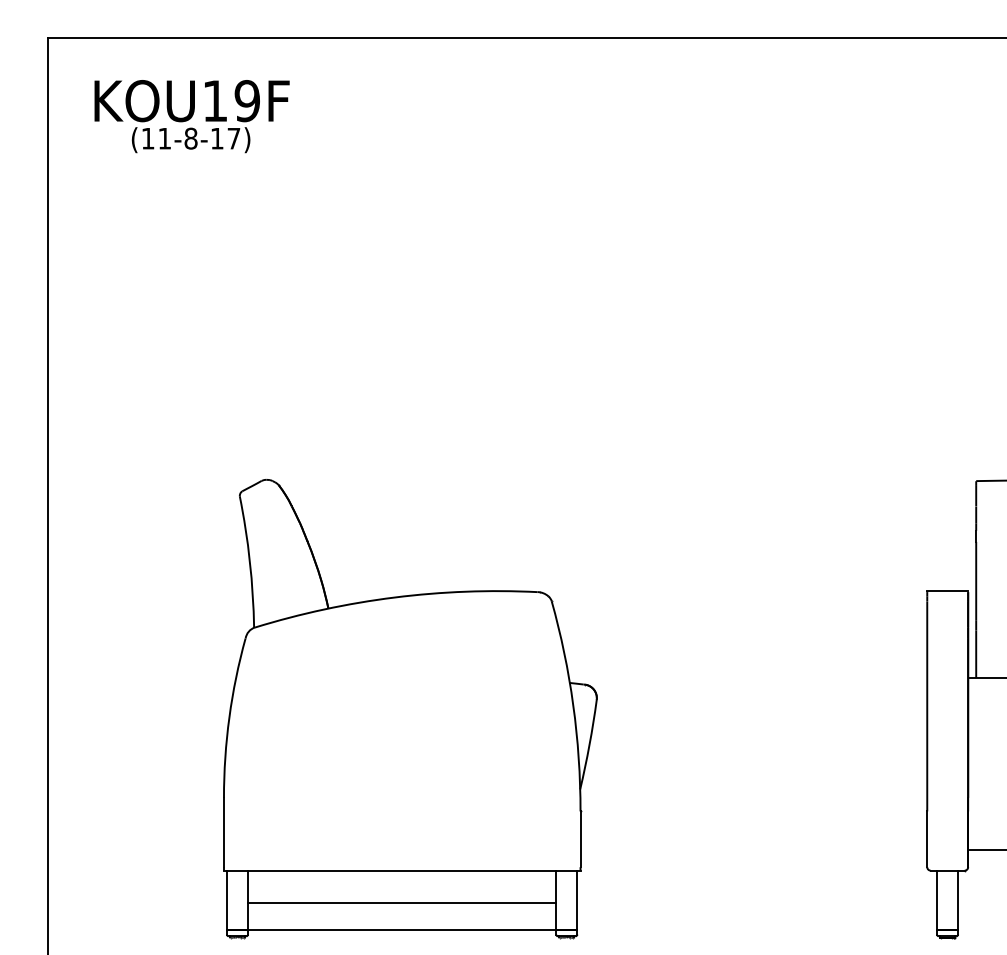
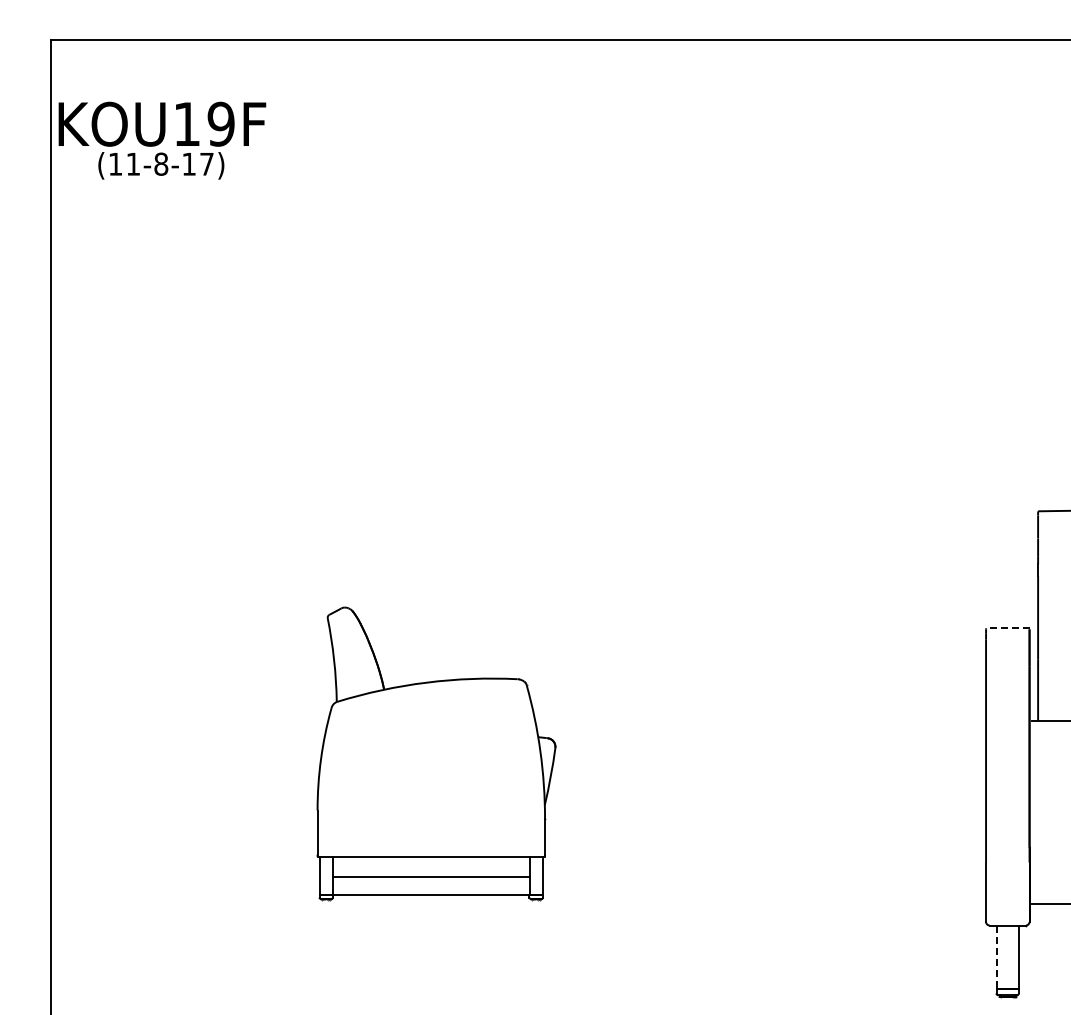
text: (192, 116) -> (162, 140), moved
line: (947, 591) -> (1007, 628), solid -> dashed
part: (410, 708) -> (436, 753), size x0.6
line: (937, 900) -> (996, 957), solid -> dashed

